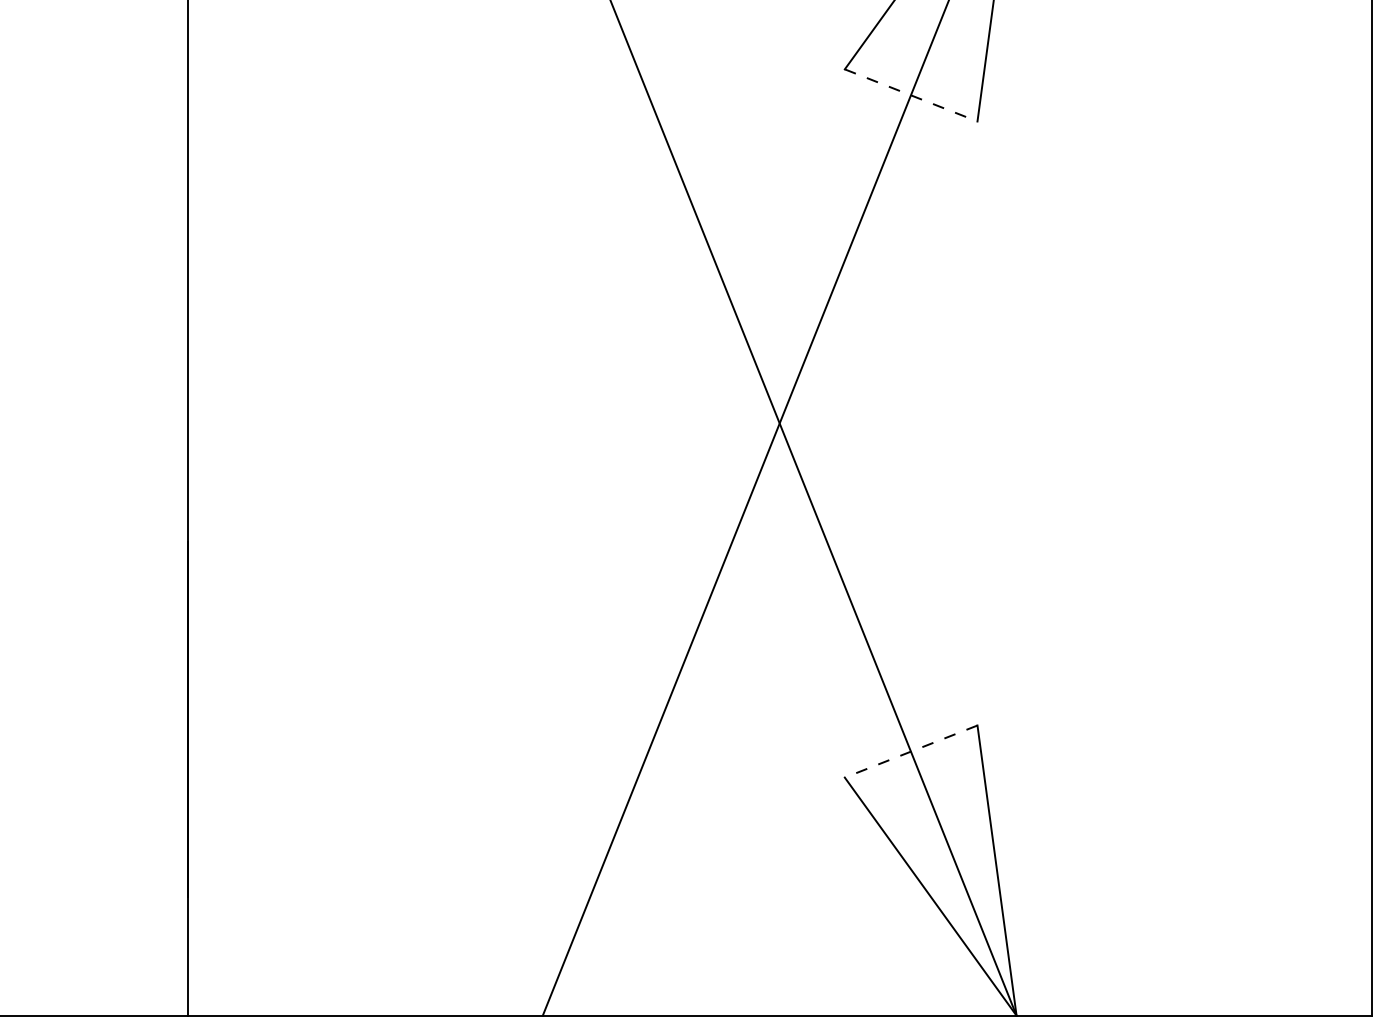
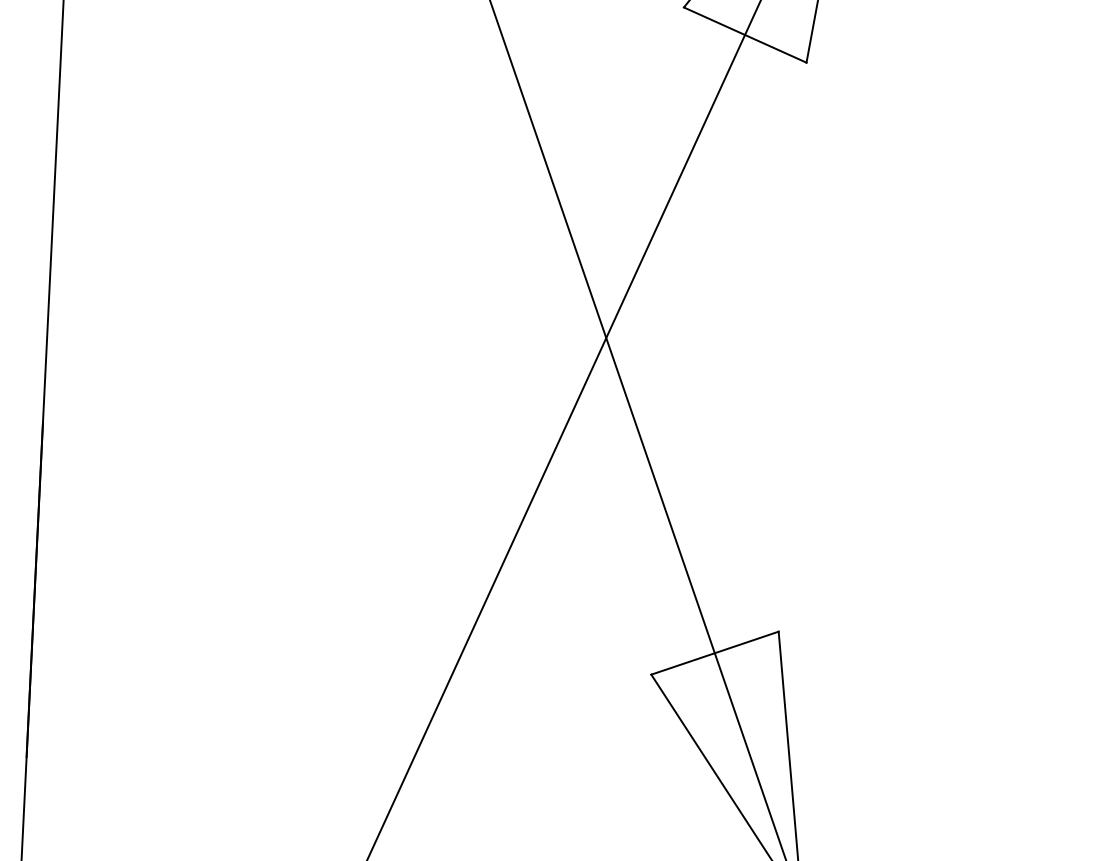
line: (911, 95) -> (745, 35), dashed -> solid
line: (910, 751) -> (714, 653), dashed -> solid

